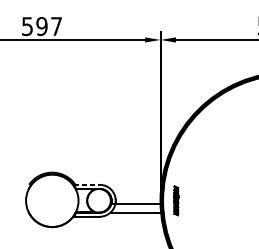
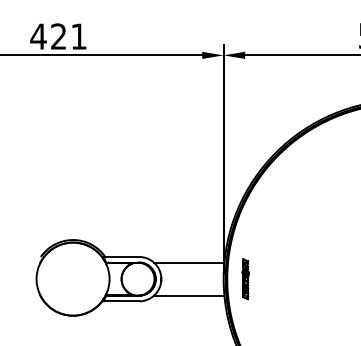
text: (41, 26) -> (58, 36), 597 -> 421
line: (87, 184) -> (121, 256), dashed -> solid
line: (135, 203) -> (189, 262), moved

